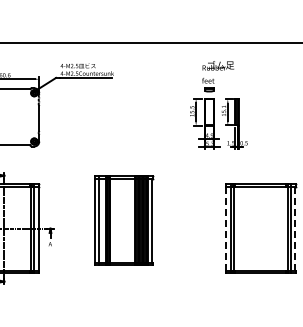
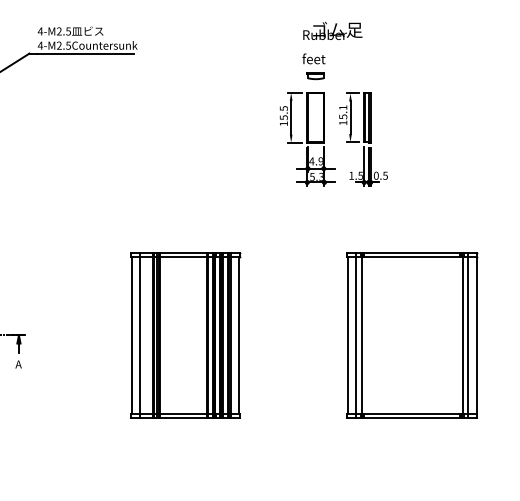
part: (124, 220) -> (187, 335), moved
line: (226, 229) -> (347, 337), dashed -> solid
line: (295, 229) -> (476, 337), dashed -> solid

